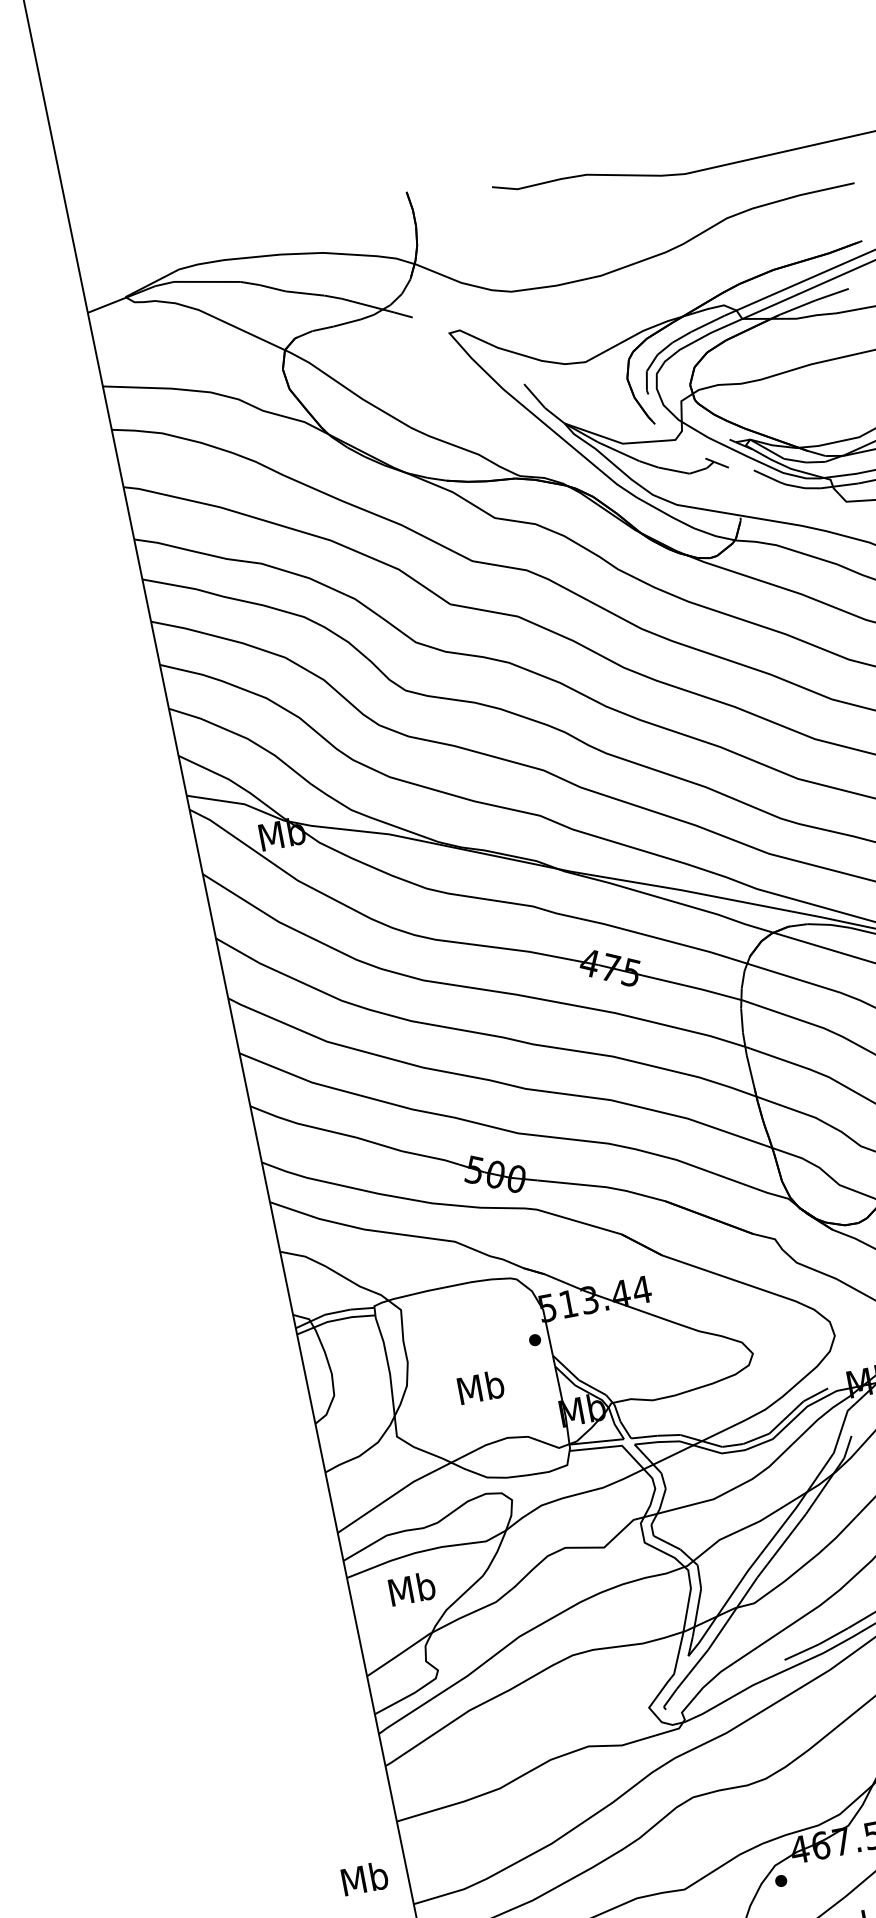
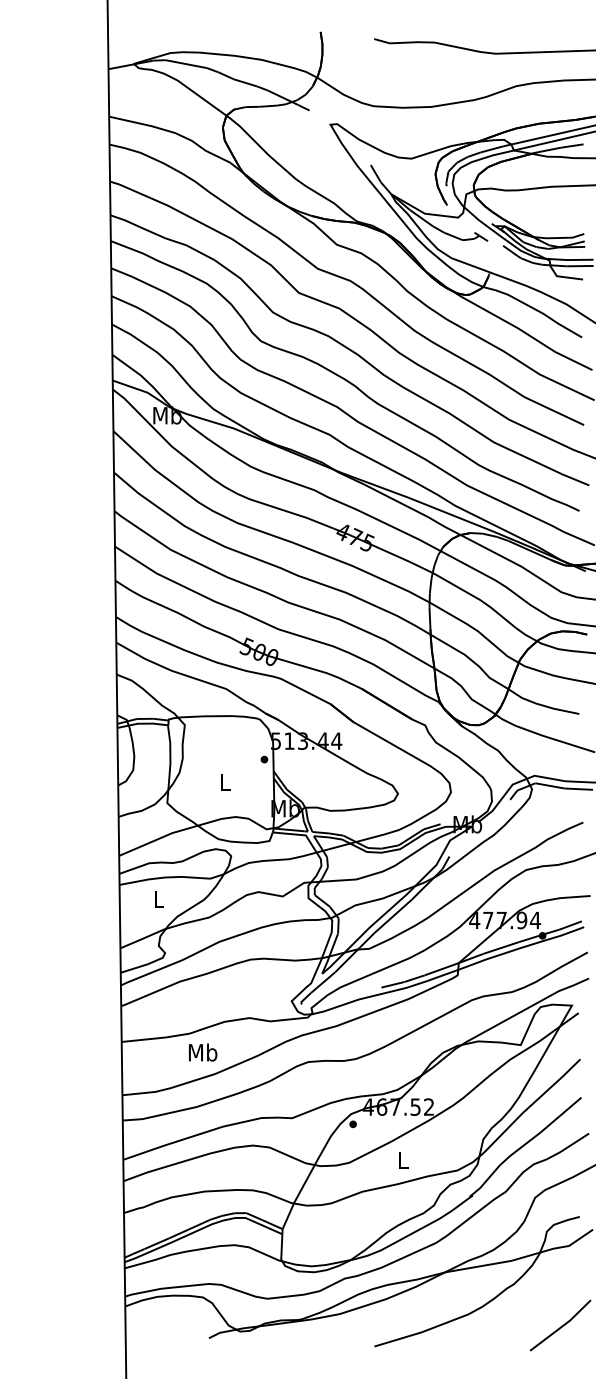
text: (481, 1387) -> (225, 782), Mb -> L
text: (411, 1589) -> (158, 899), Mb -> L
text: (365, 1878) -> (203, 1052), moved

